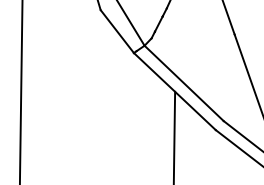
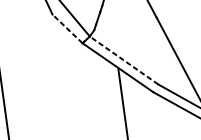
line: (116, 31) -> (66, 28), solid -> dashed
line: (184, 83) -> (124, 60), solid -> dashed

